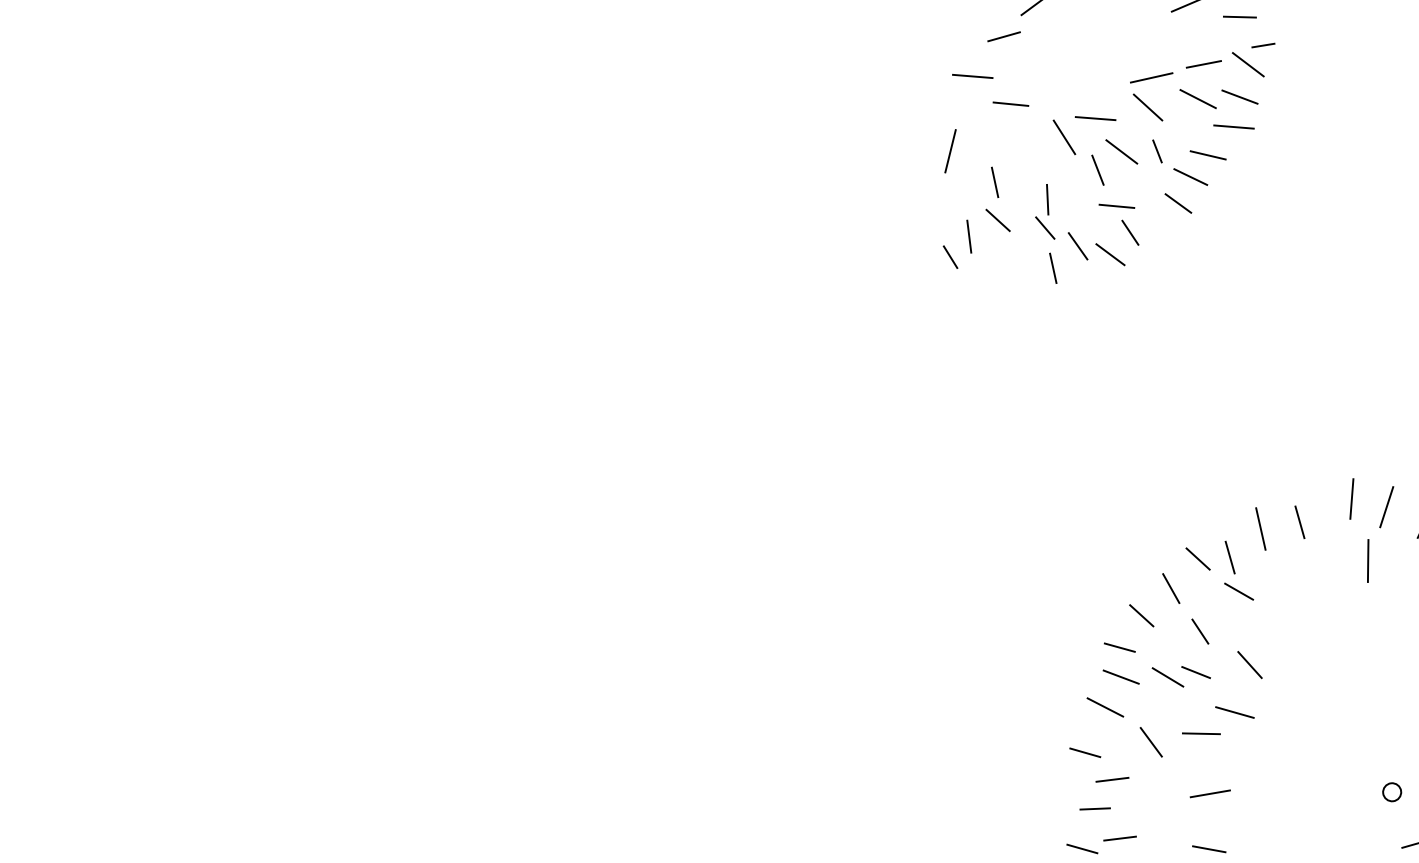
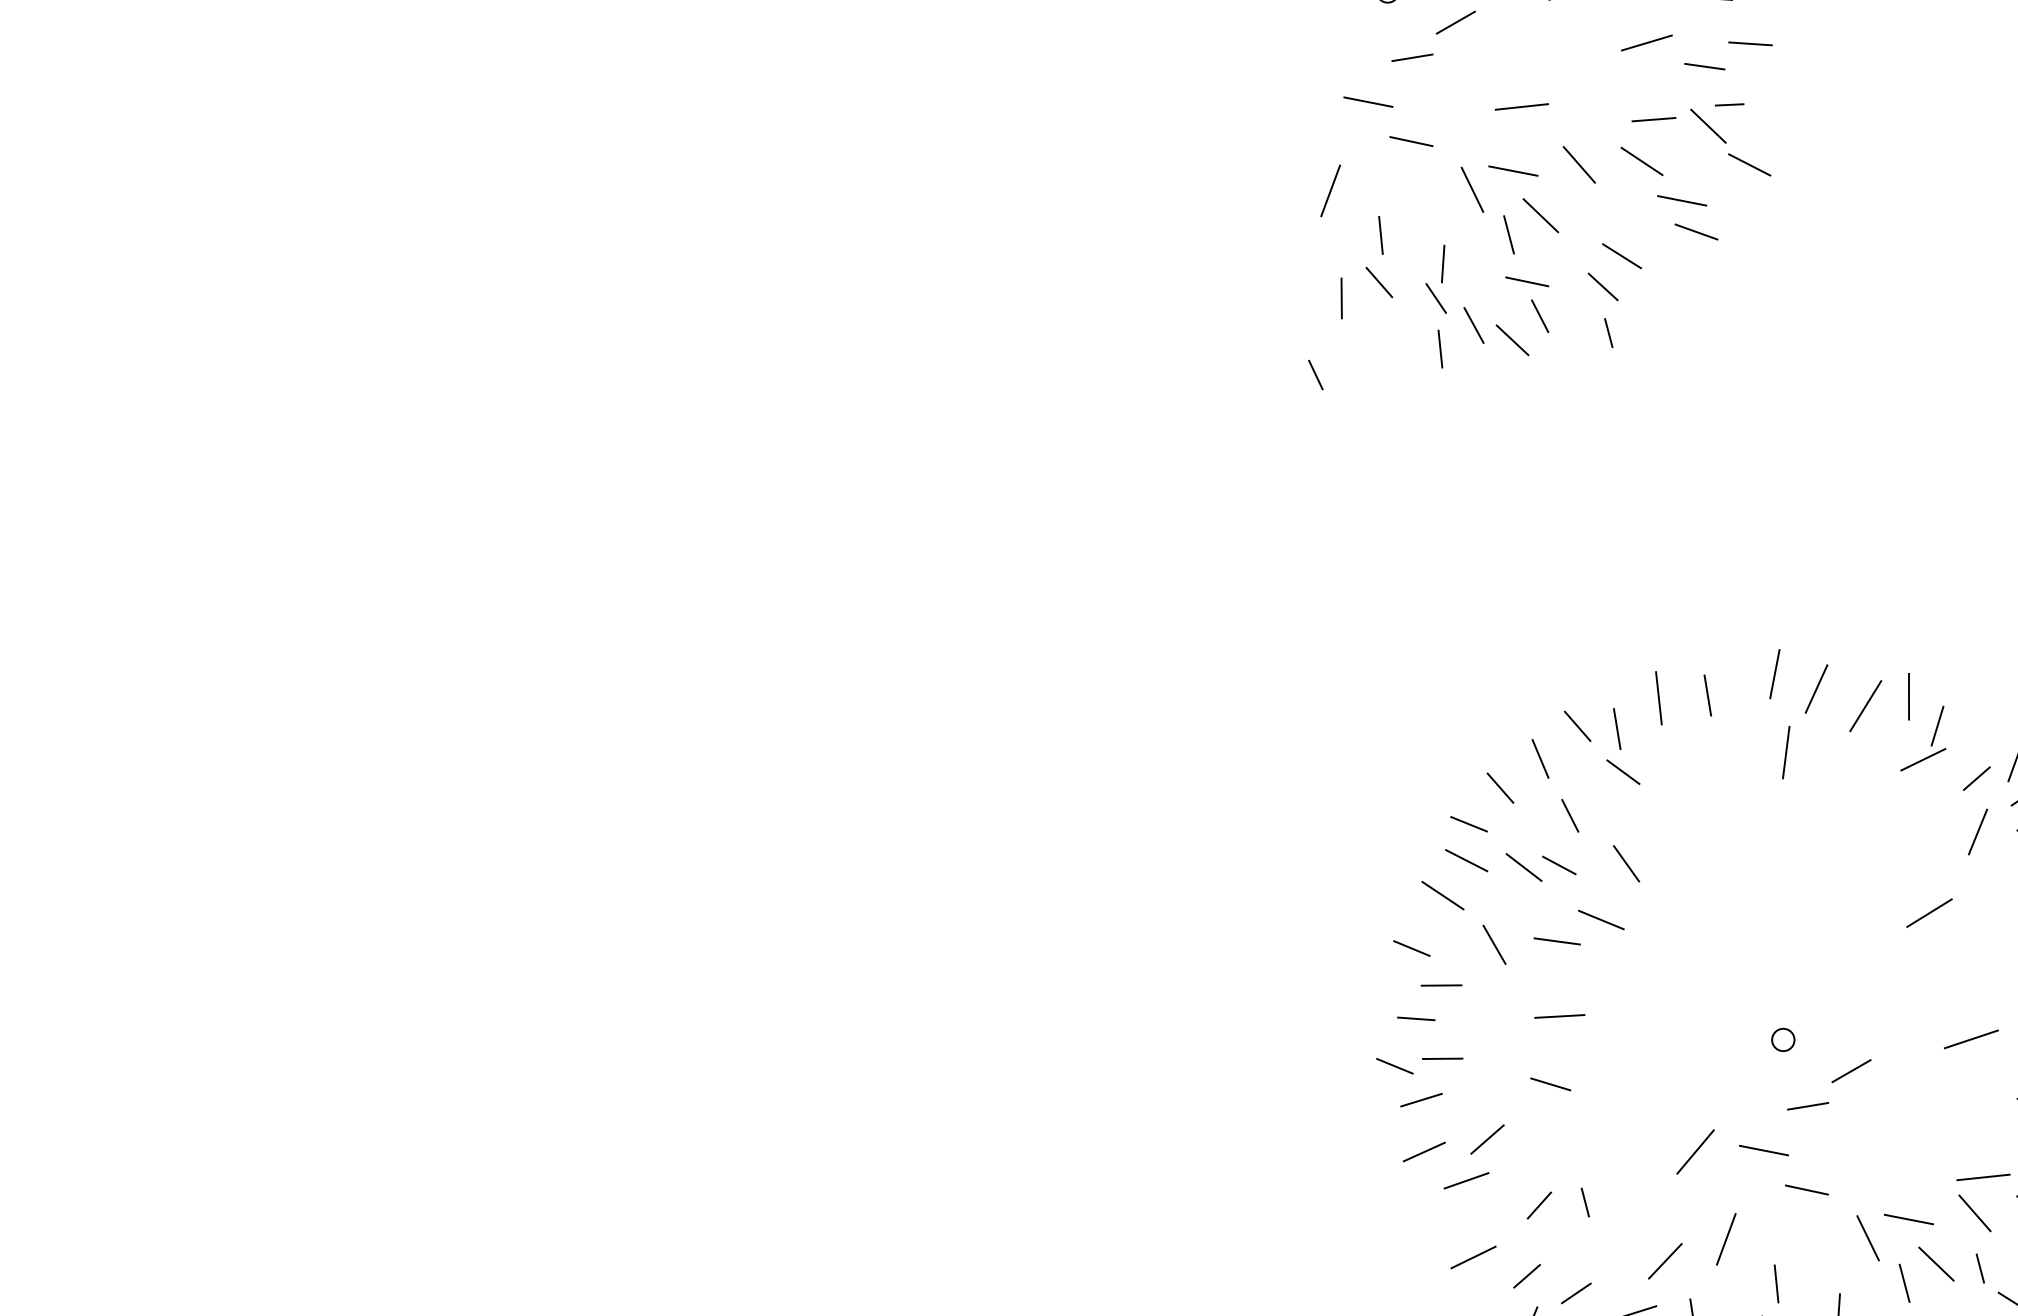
line: (1151, 77) -> (1521, 106), moved
line: (1239, 96) -> (1749, 164), moved
line: (1157, 150) -> (1608, 332), moved
line: (1208, 154) -> (1696, 231), moved
line: (950, 256) -> (1315, 374), moved

